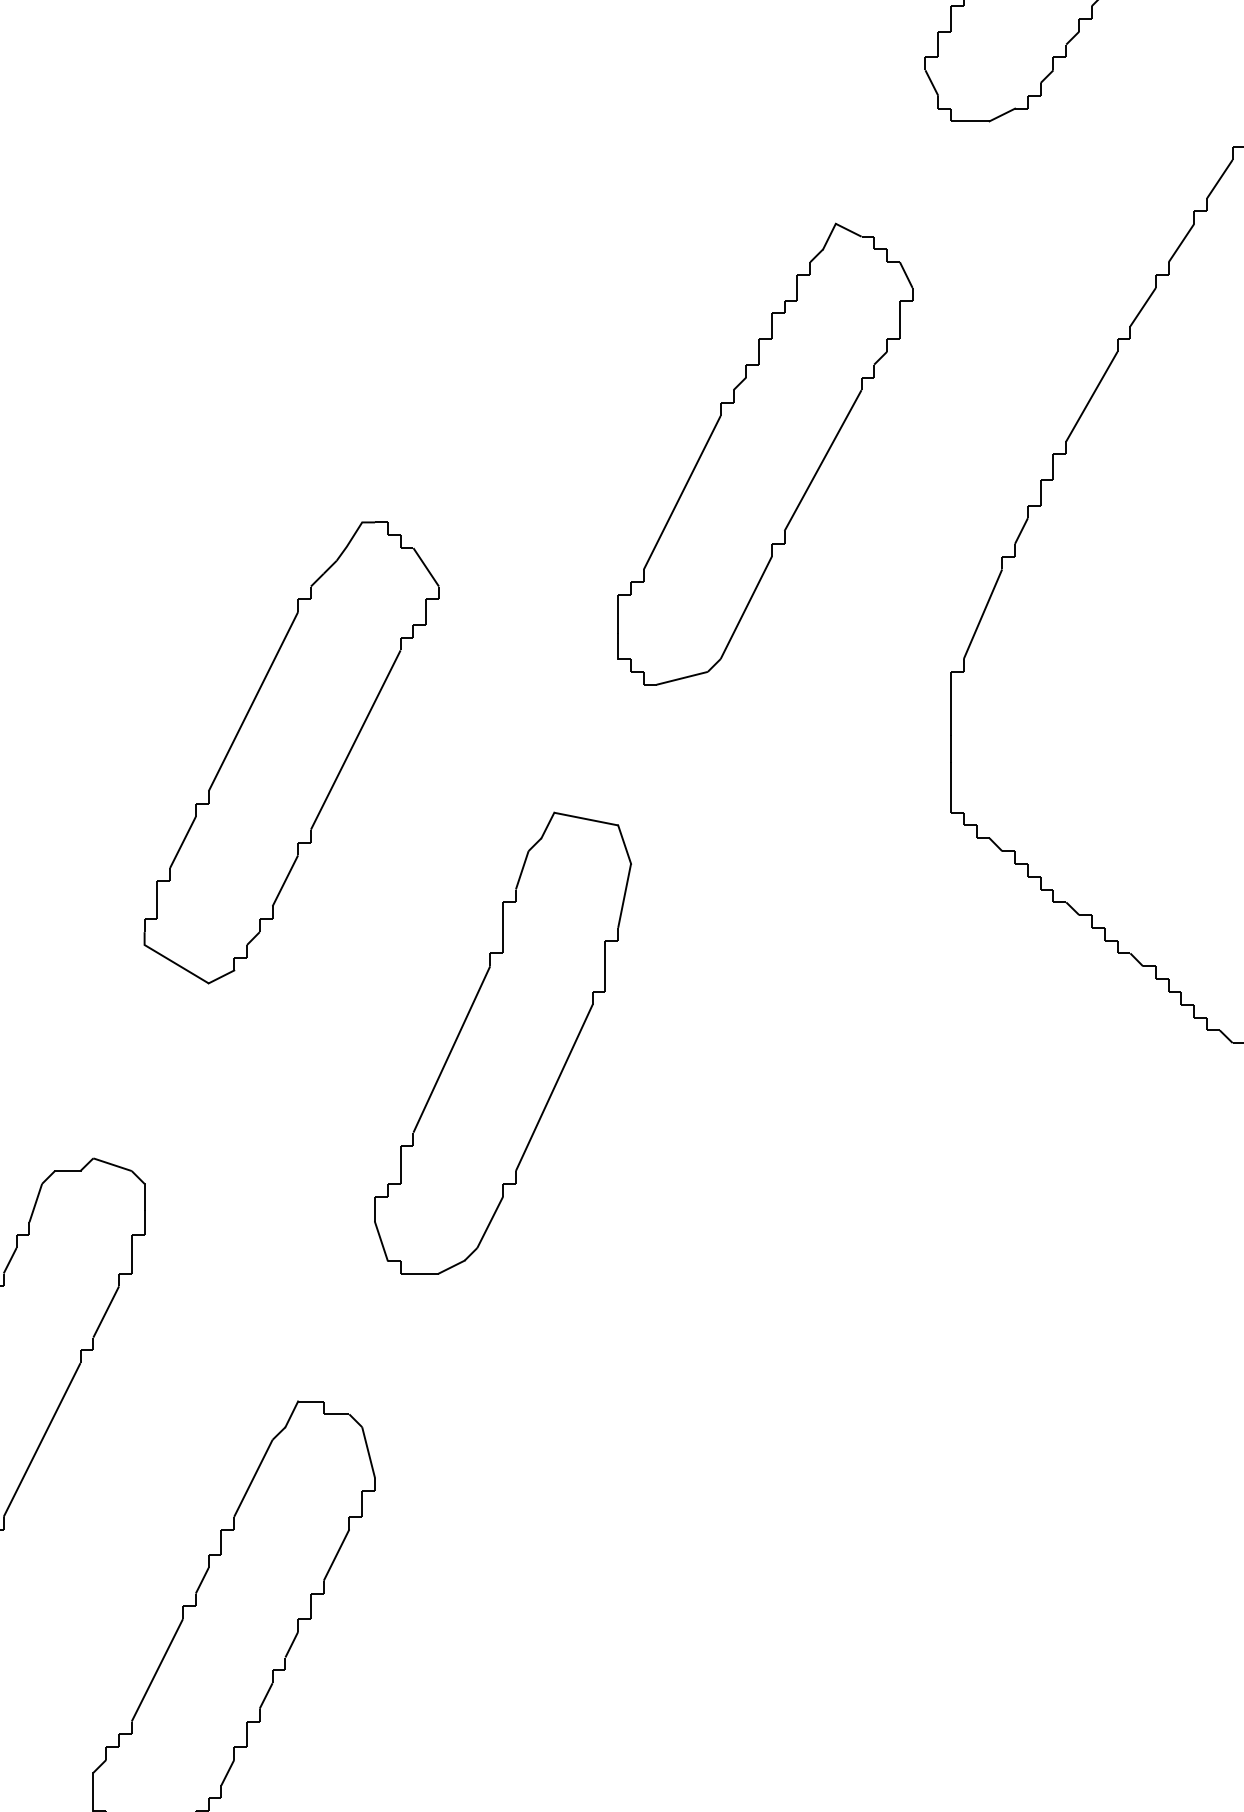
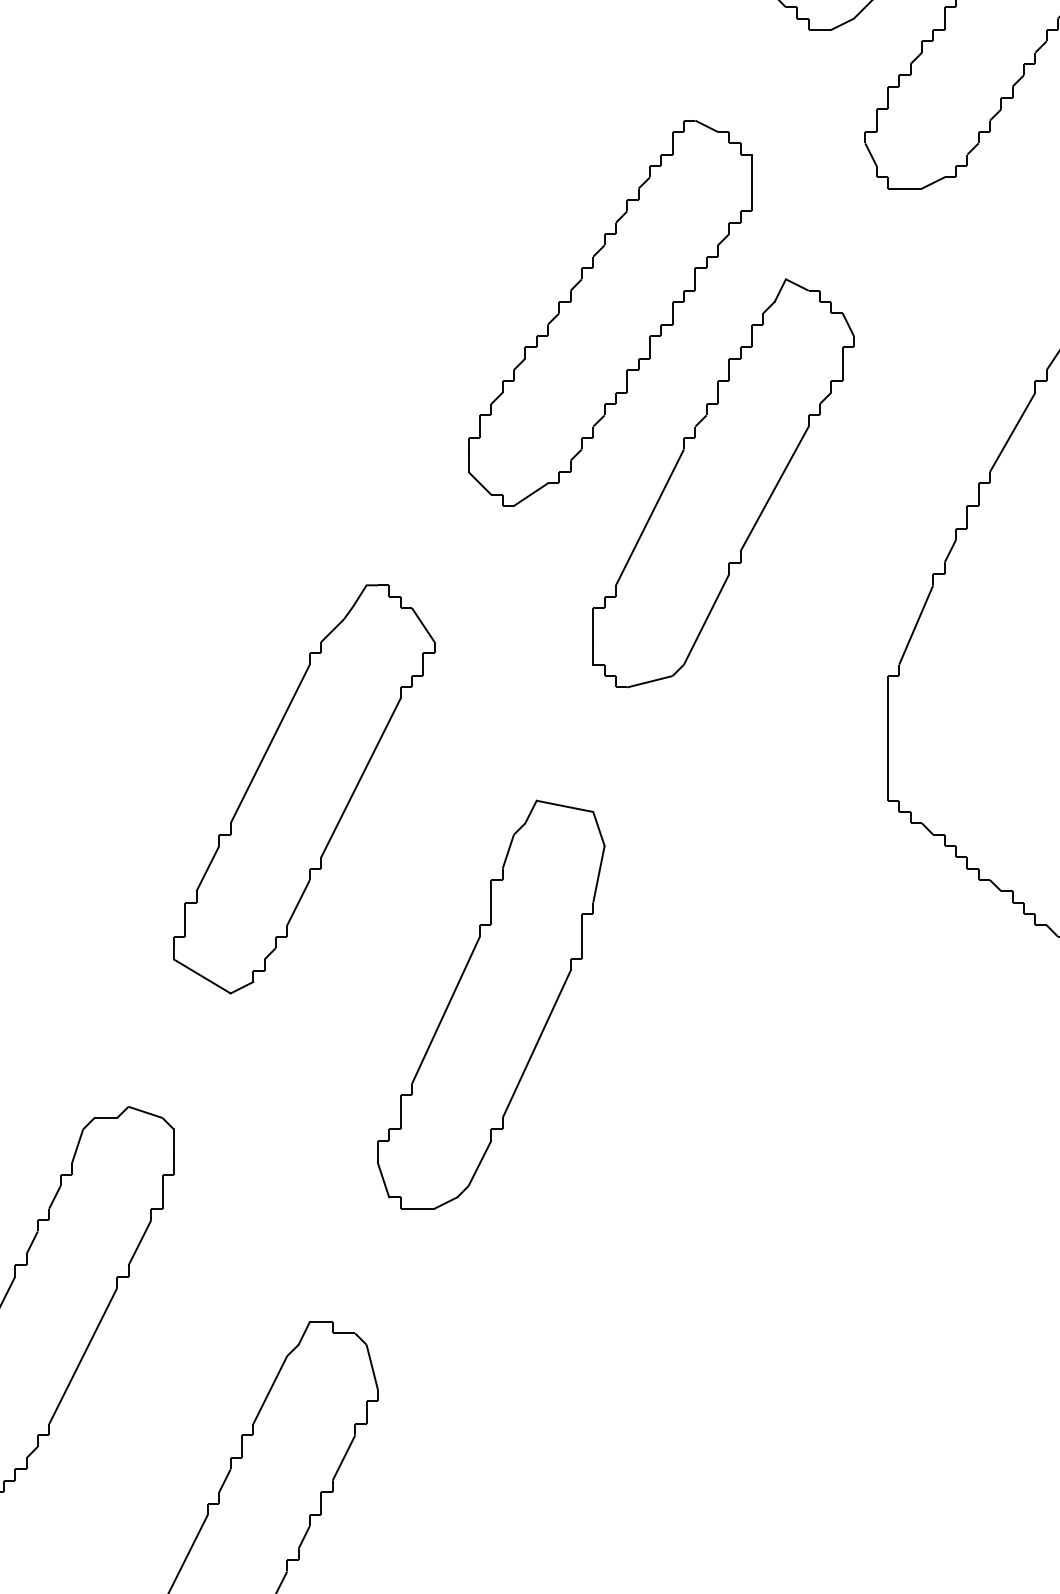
part: (636, 262) -> (609, 313), added
part: (291, 752) -> (303, 789), moved

